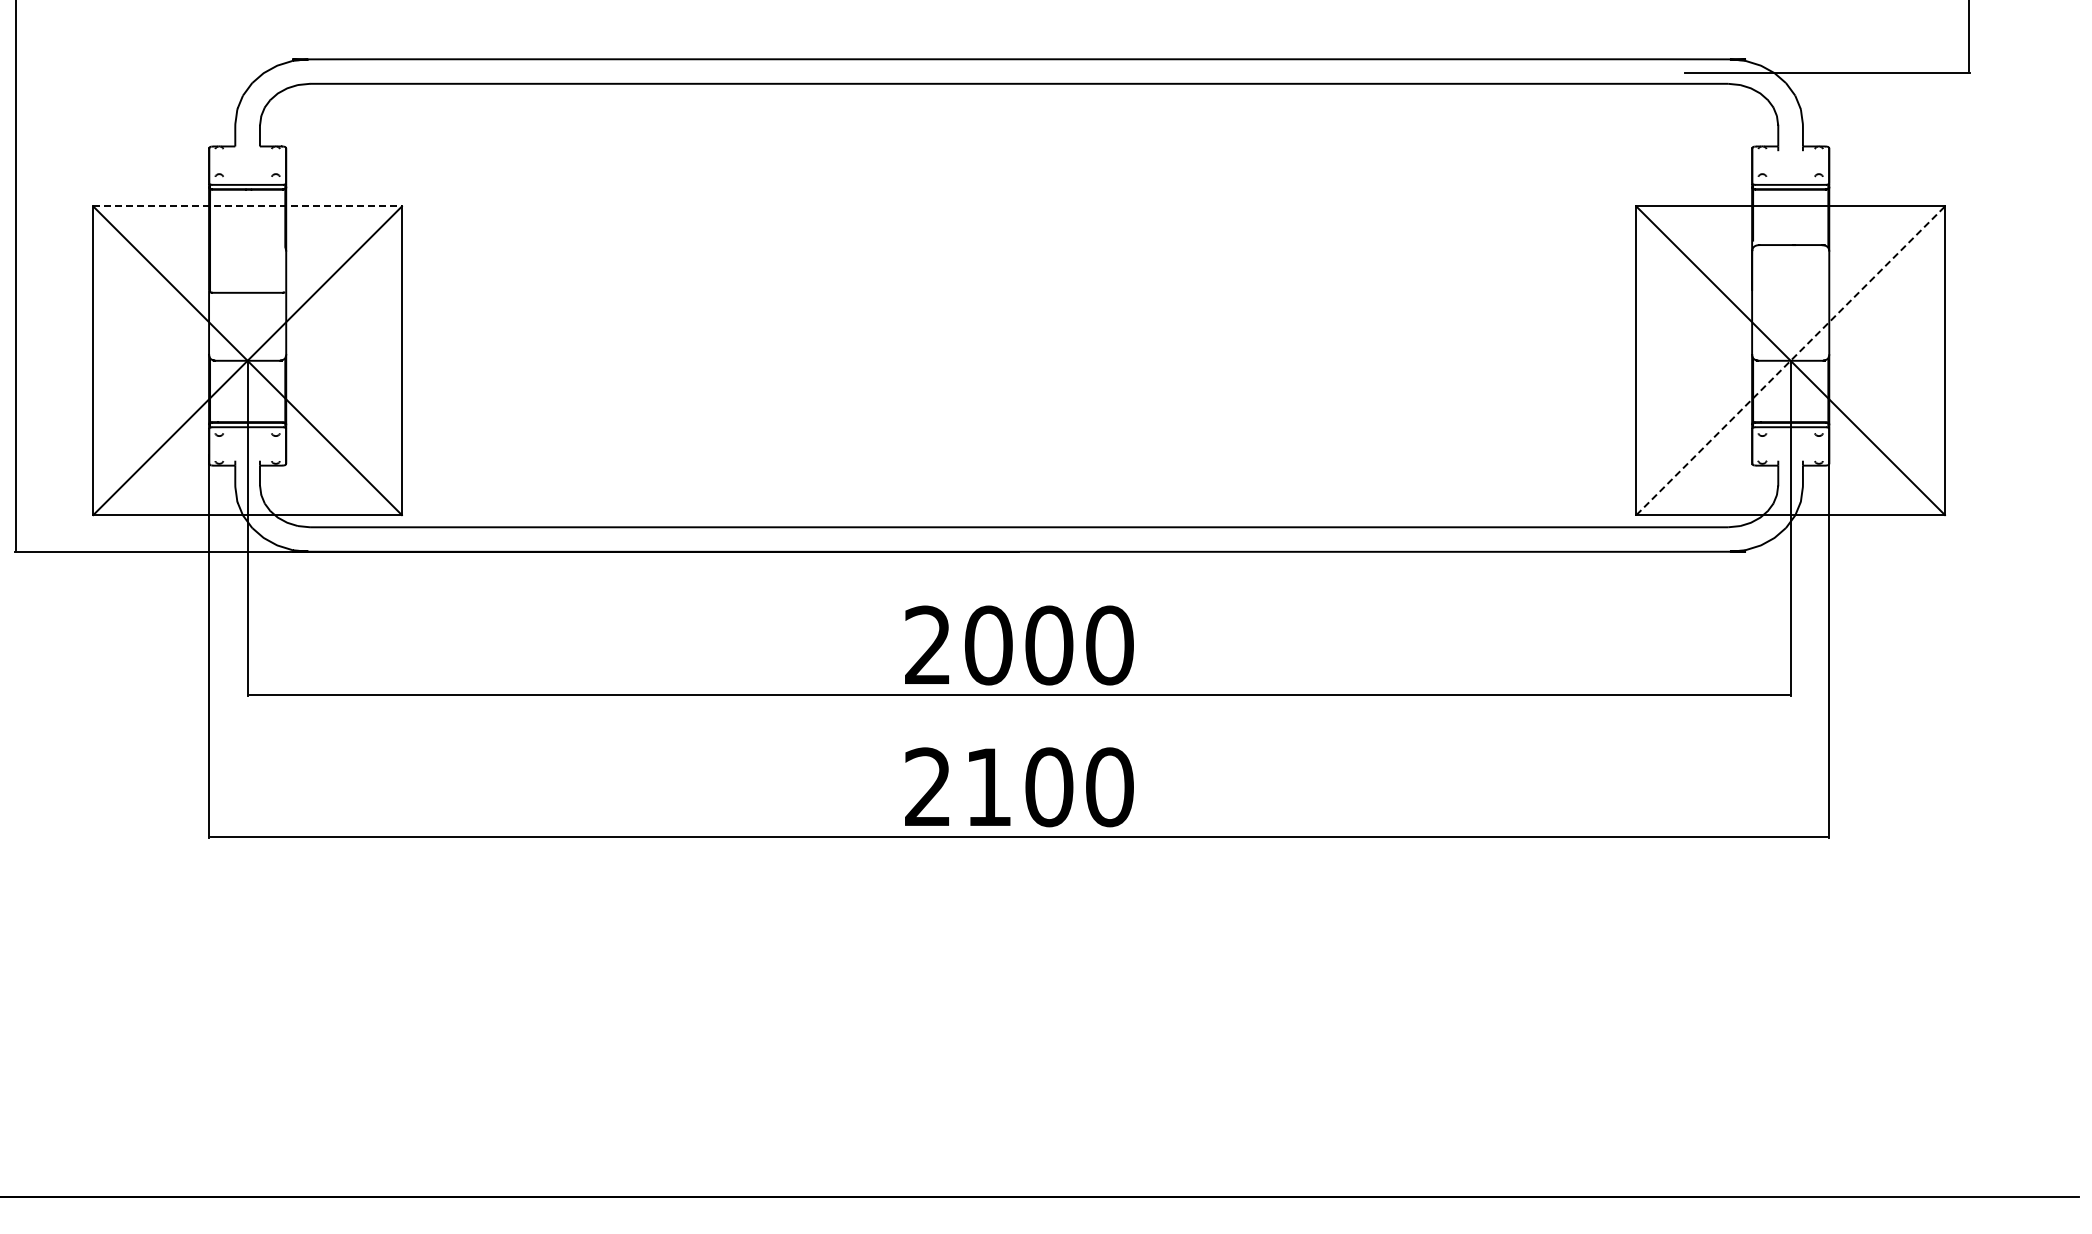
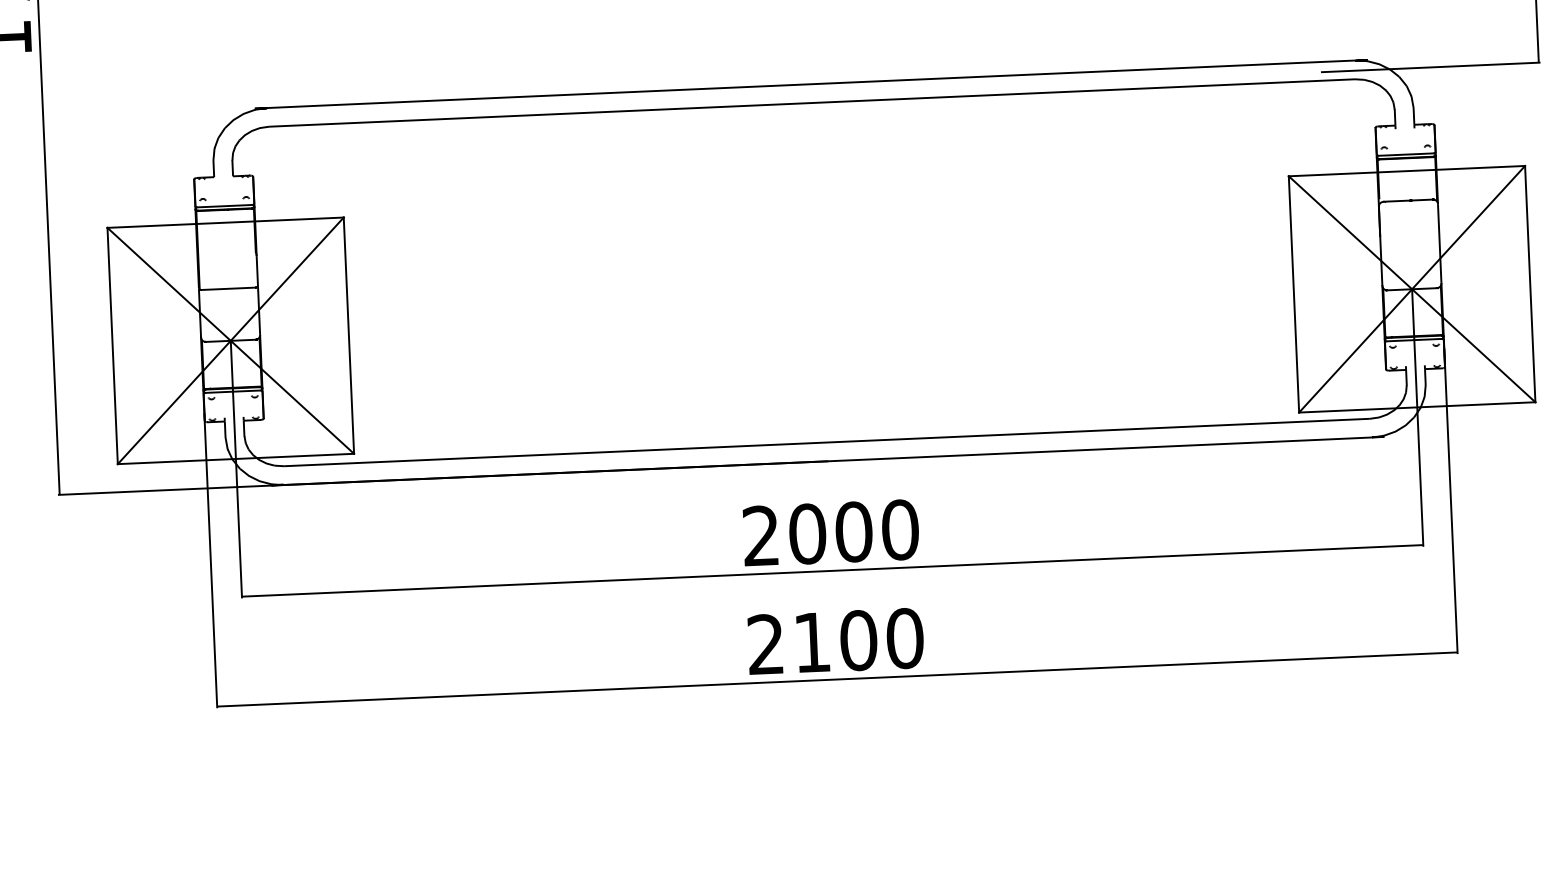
line: (248, 206) -> (226, 222), dashed -> solid
line: (1791, 360) -> (1412, 289), dashed -> solid

